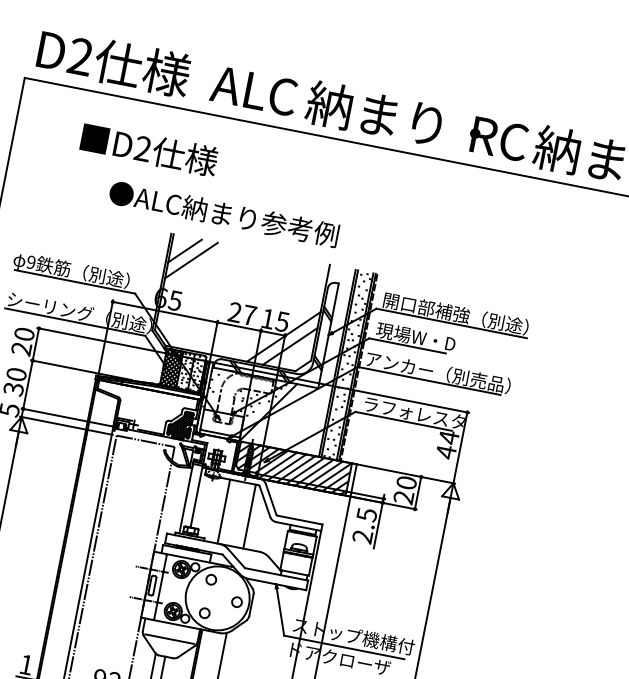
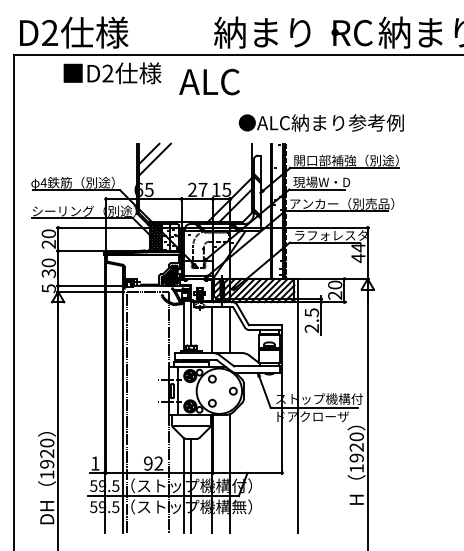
text: (254, 90) -> (209, 81), moved
text: (149, 149) -> (112, 73), moved
text: (222, 213) -> (320, 122), moved
text: (30, 261) -> (43, 182), 9 -> 4

